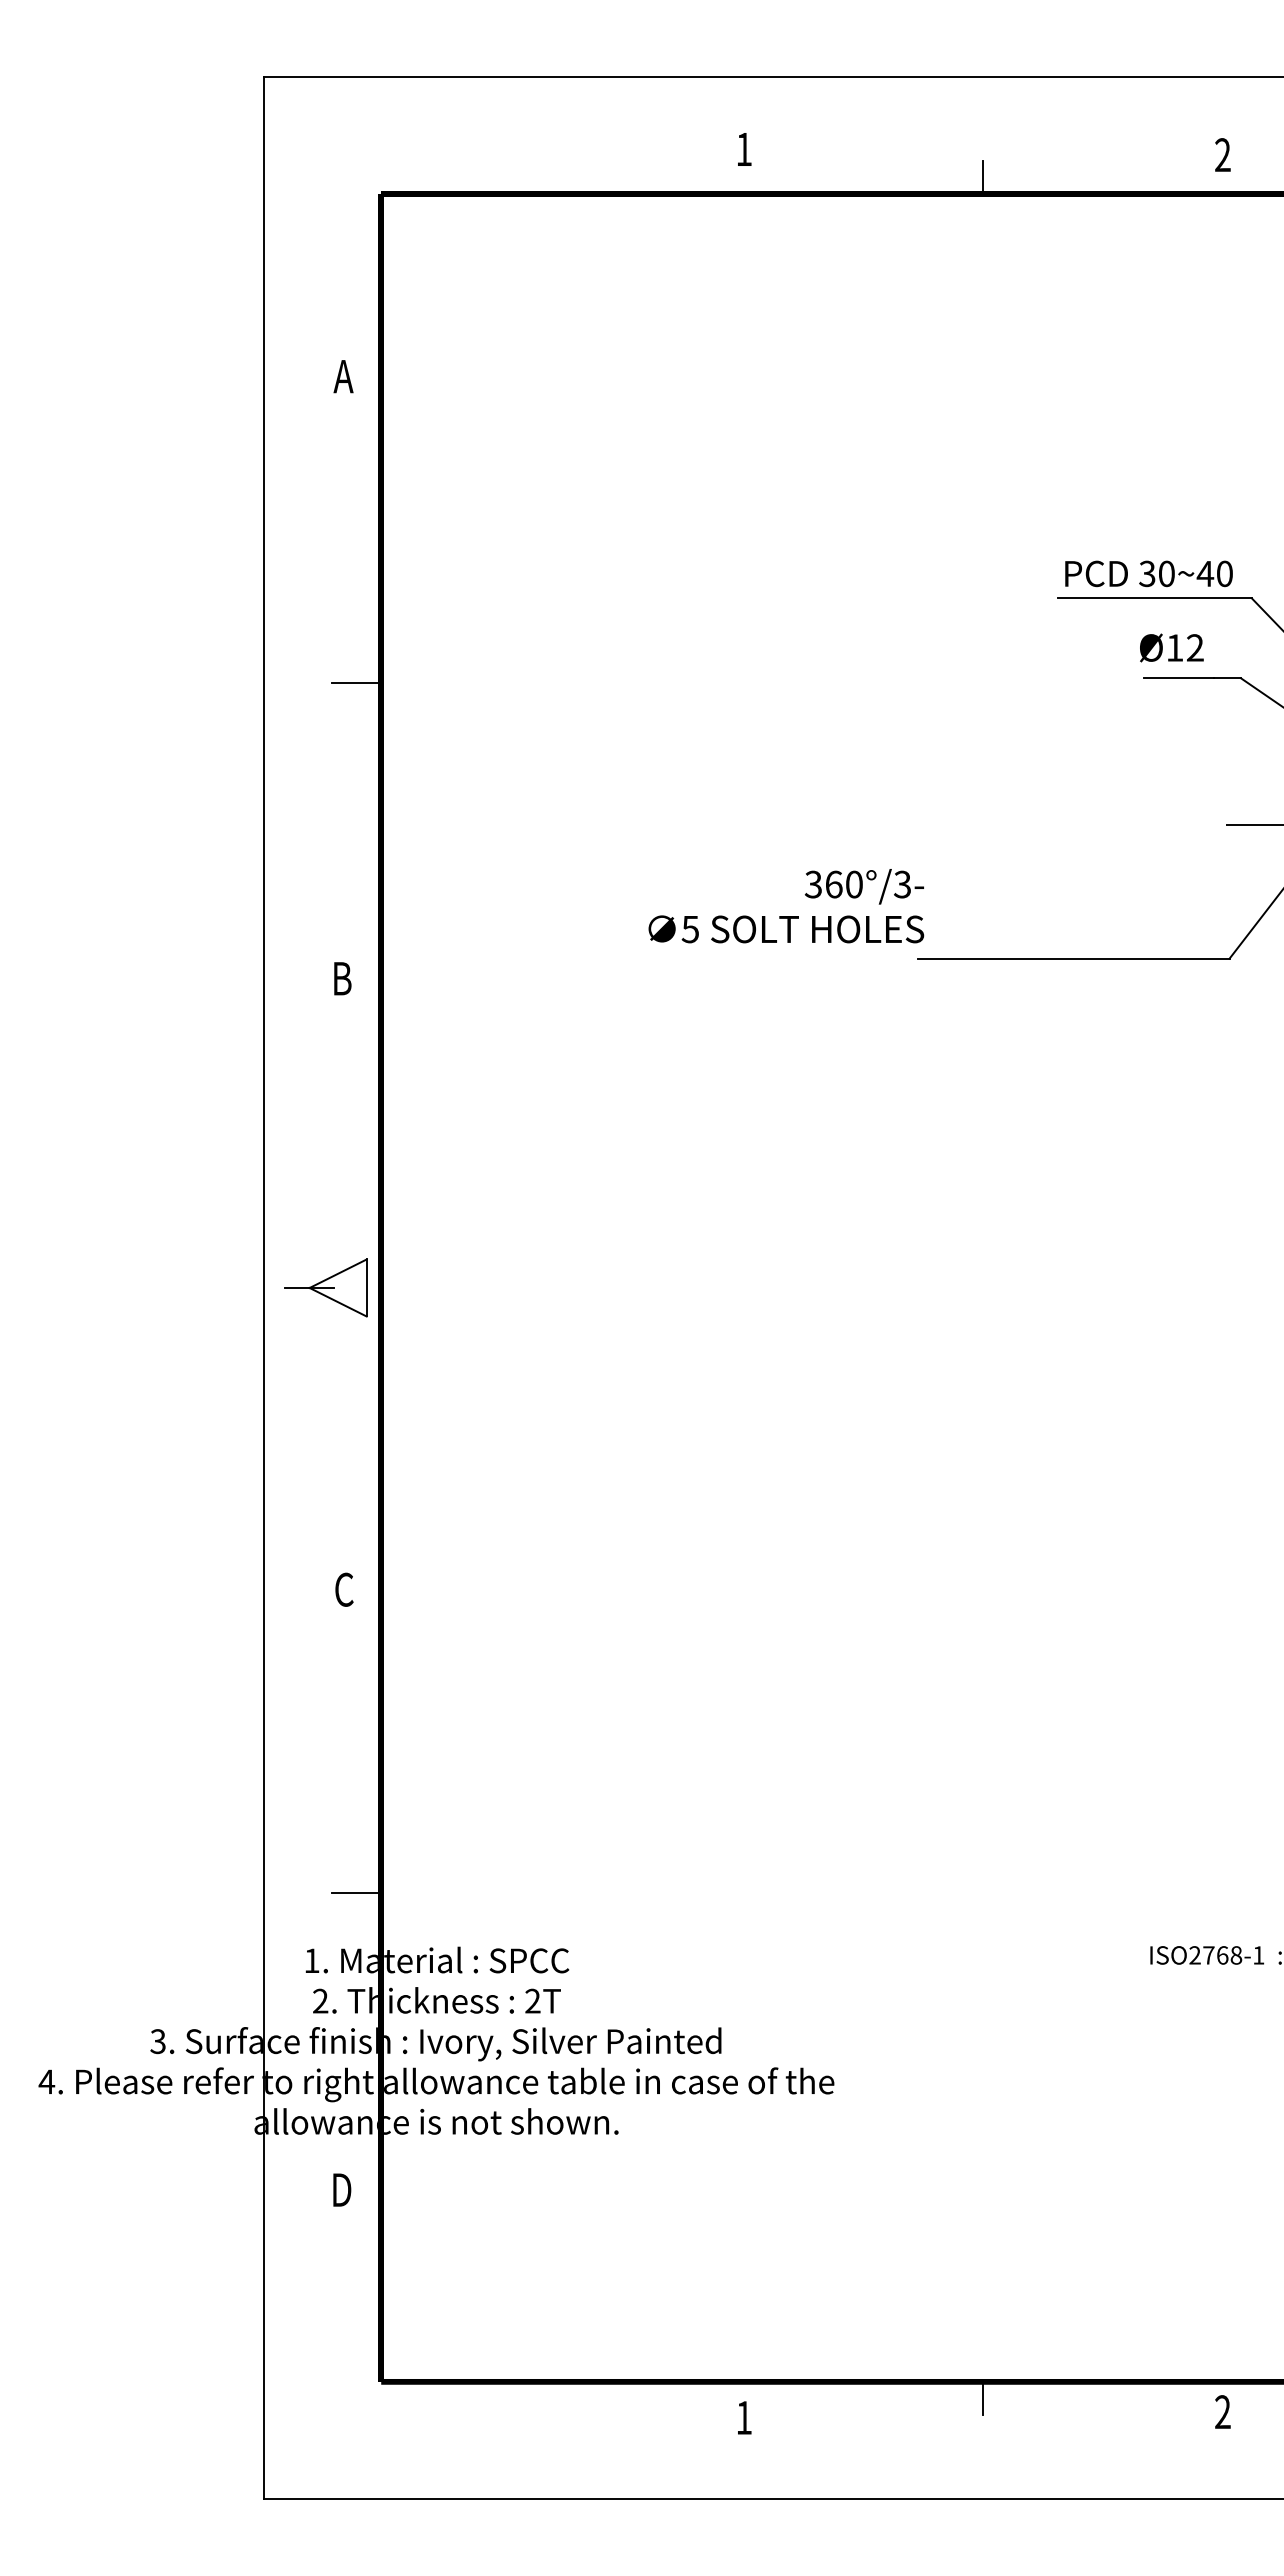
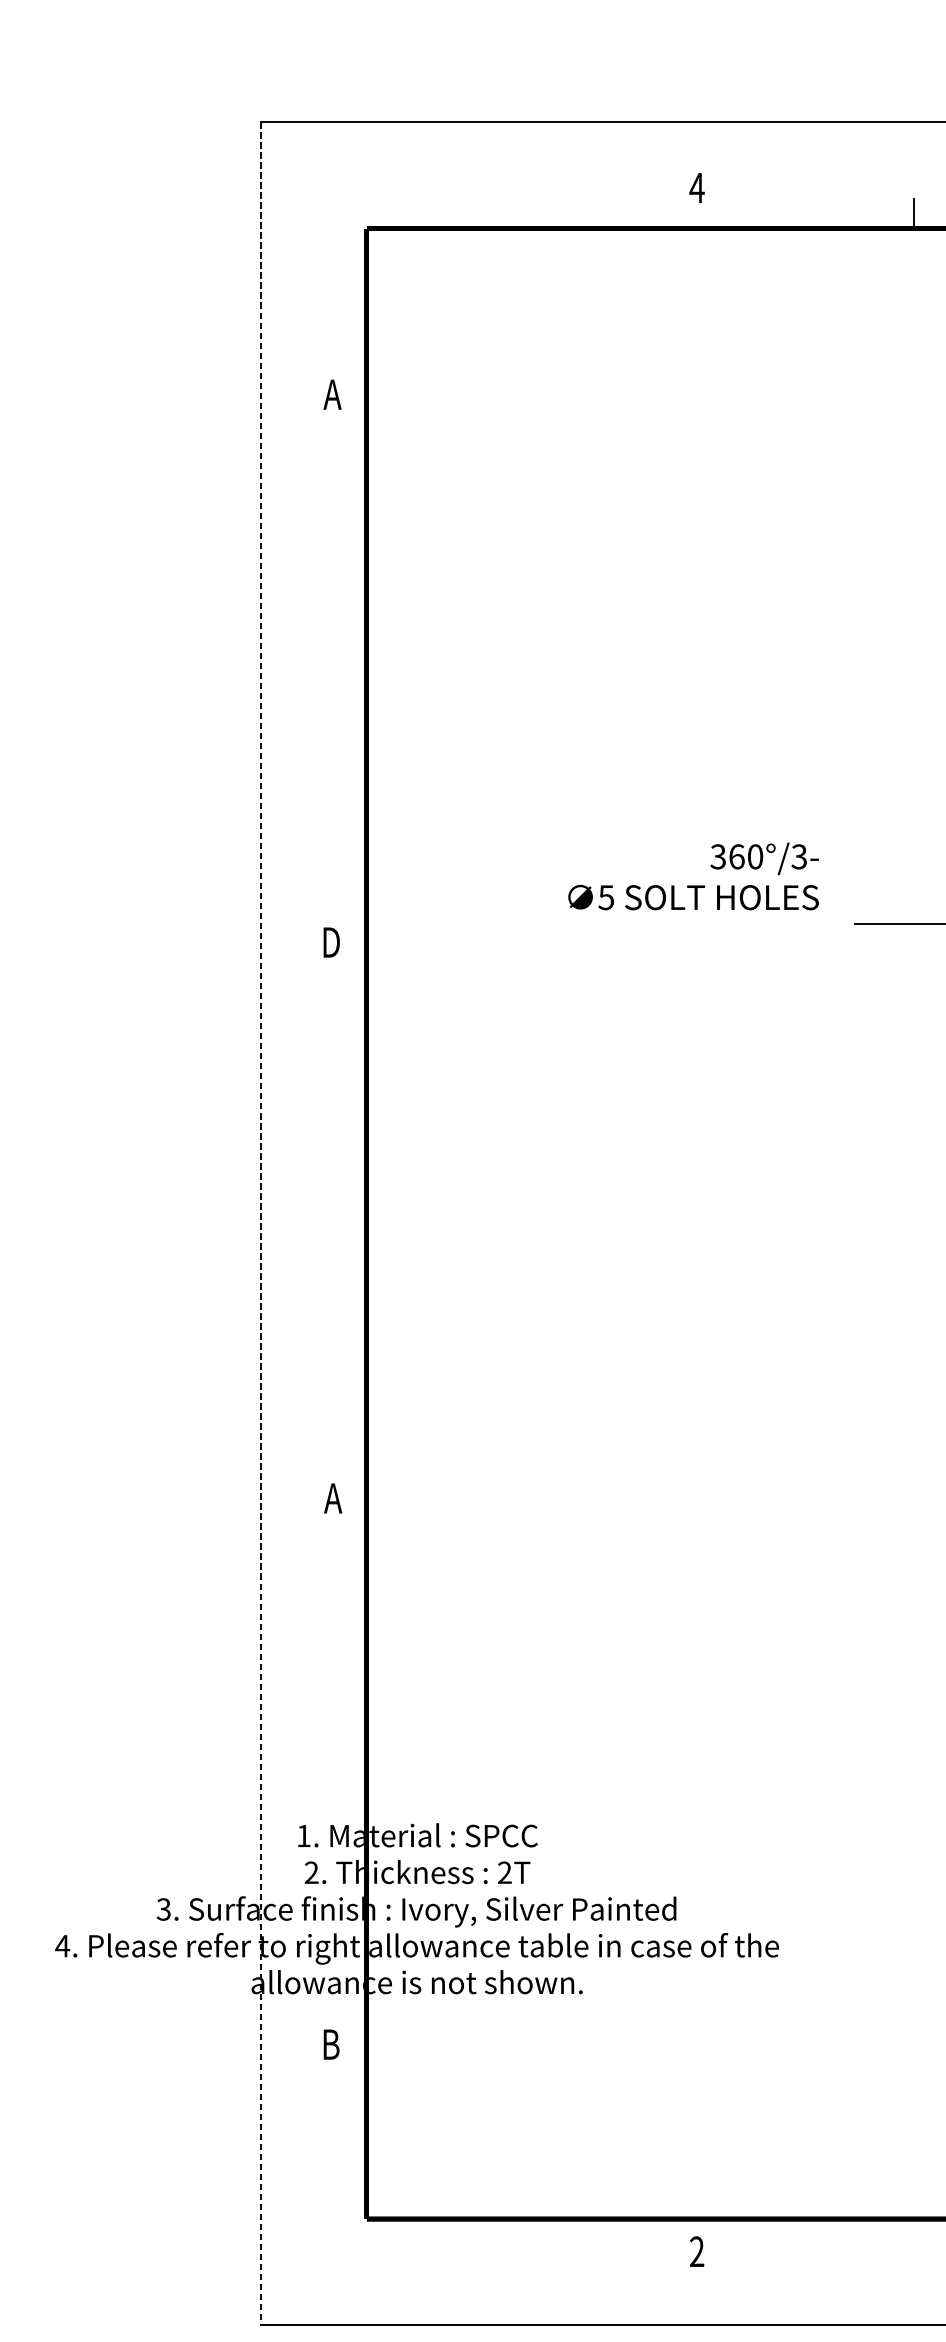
text: (743, 149) -> (696, 188), 1 -> 4
line: (356, 682) -> (344, 672), removed
text: (786, 906) -> (693, 876), moved
text: (342, 978) -> (331, 942), B -> D
line: (264, 1287) -> (260, 1223), solid -> dashed
part: (325, 1287) -> (316, 1223), removed
text: (344, 1589) -> (333, 1498), C -> A
line: (356, 1893) -> (344, 1774), removed
text: (342, 2189) -> (331, 2044), D -> B
line: (983, 2397) -> (914, 2233), removed
text: (743, 2417) -> (696, 2251), 1 -> 2

